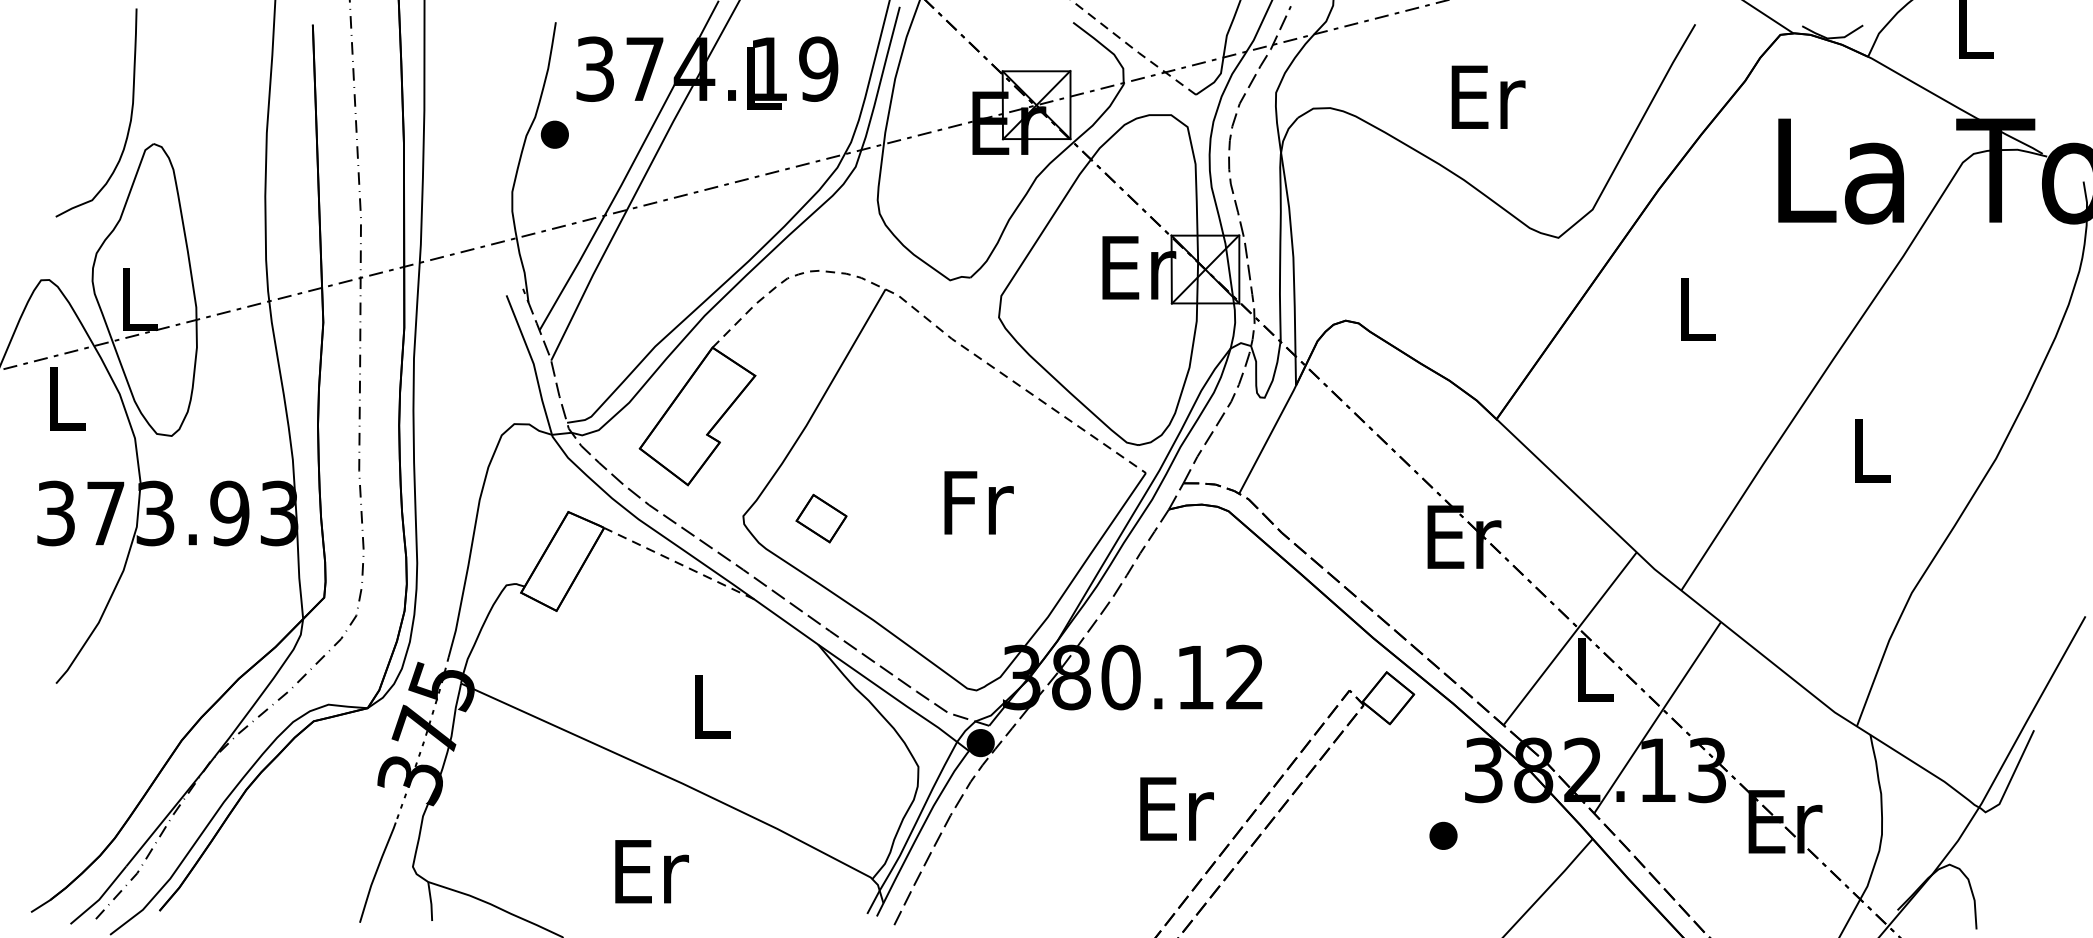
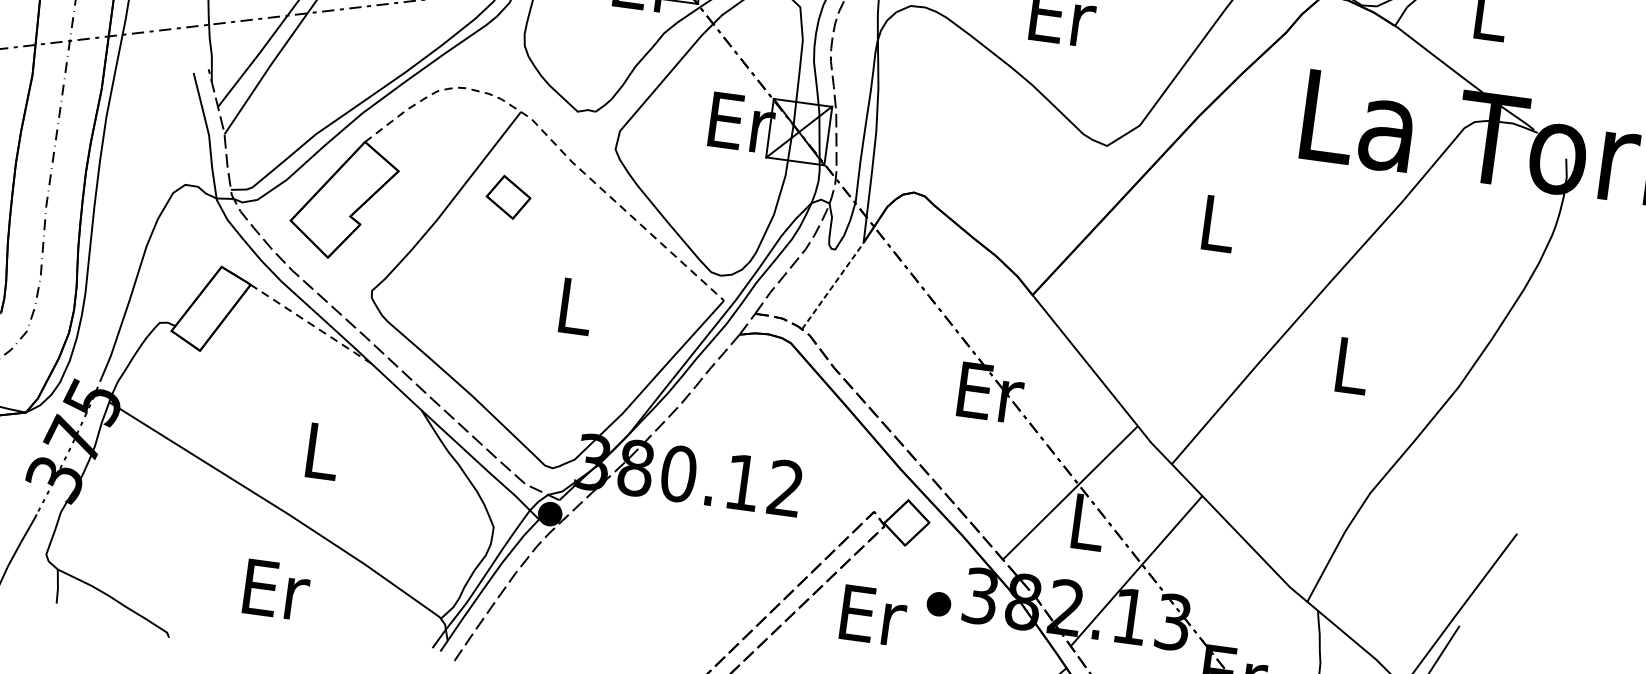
line: (1267, 439) -> (832, 285), solid -> dashed
text: (978, 502) -> (576, 306), Fr -> L
part: (821, 518) -> (508, 197), moved
text: (1176, 808) -> (873, 615), moved
part: (1443, 835) -> (938, 603), moved
text: (651, 871) -> (276, 589), moved

